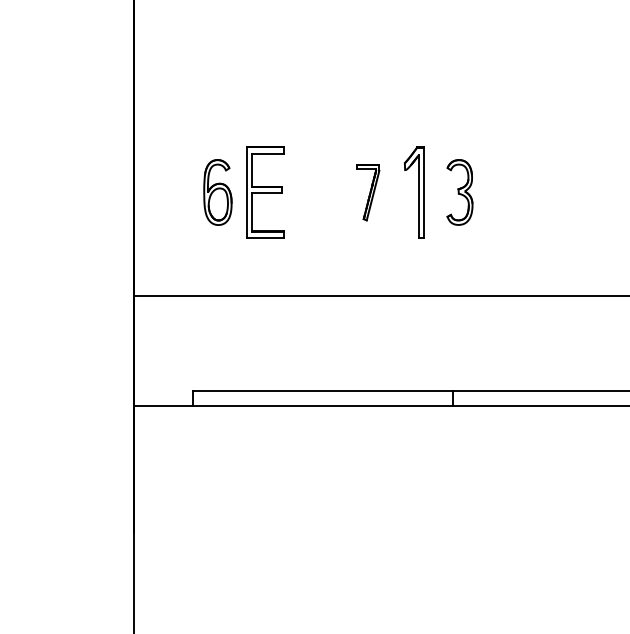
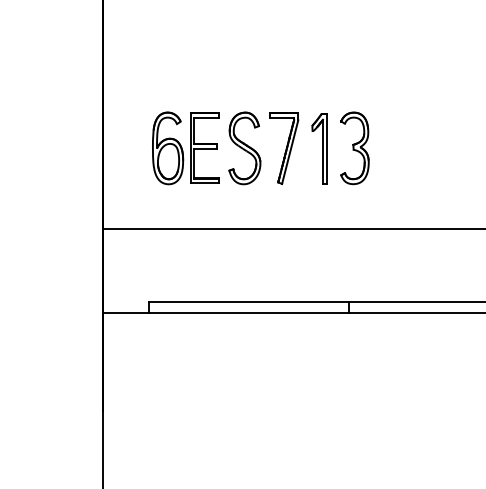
part: (217, 192) -> (167, 148), size x1.43
part: (317, 192) -> (244, 148), added
part: (368, 192) -> (284, 148), size x1.67
part: (459, 192) -> (354, 148), size x1.43

